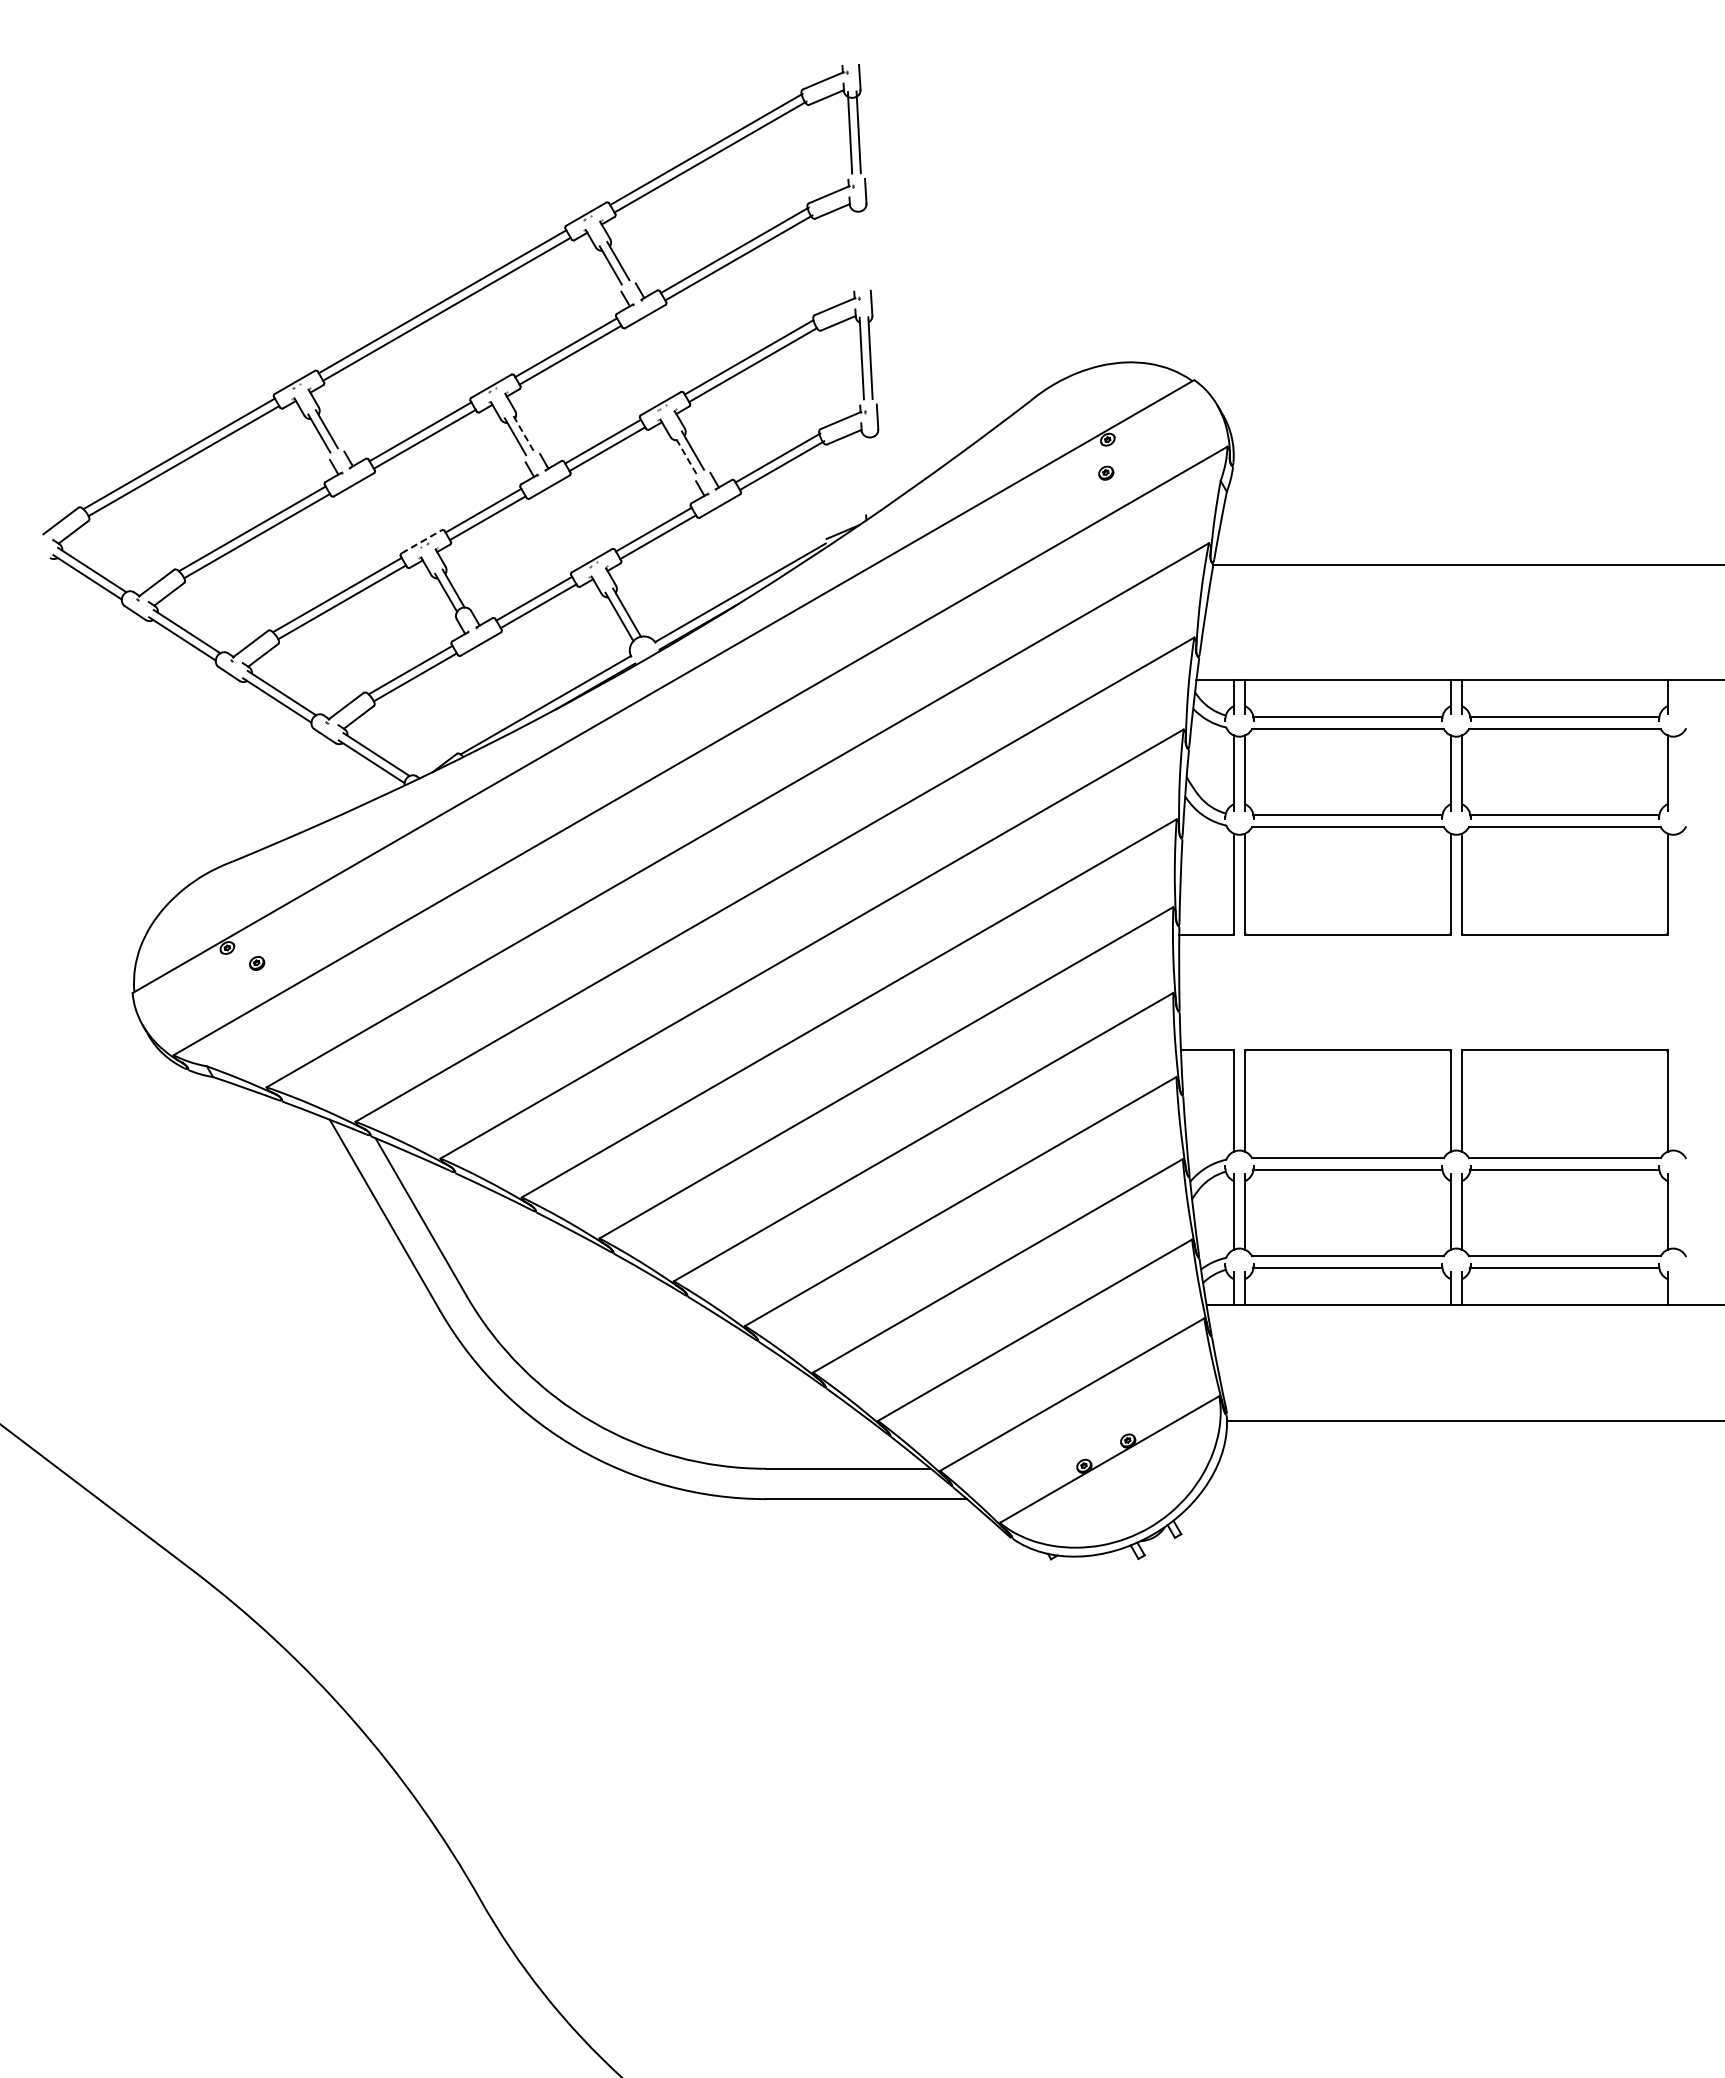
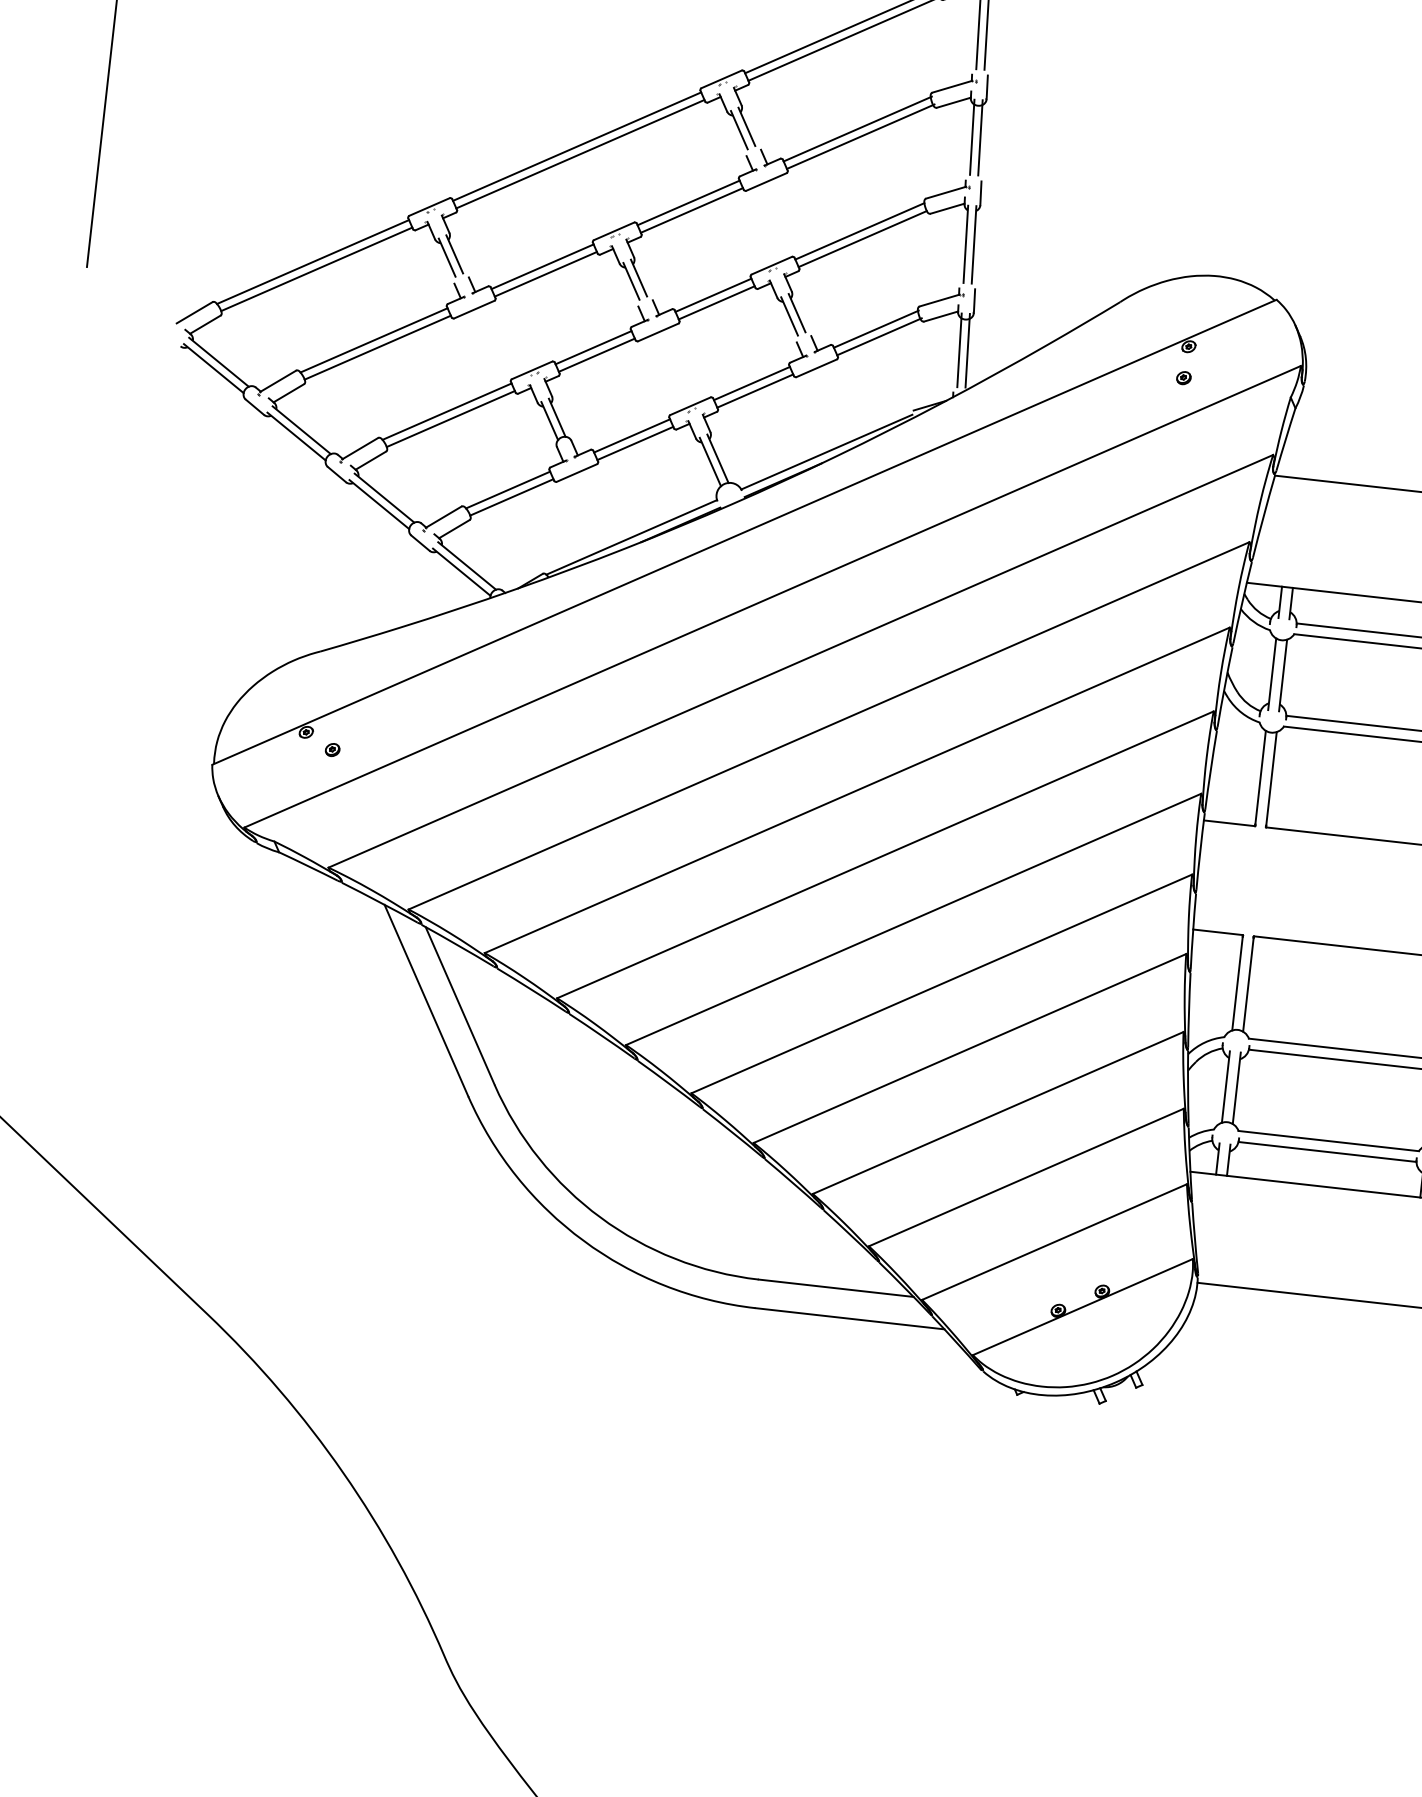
line: (864, 244) -> (980, 137), added
line: (855, 245) -> (971, 137), added
line: (522, 431) -> (638, 277), dashed -> solid
line: (685, 454) -> (789, 316), dashed -> solid
line: (876, 469) -> (967, 350), added
line: (867, 470) -> (959, 350), added
line: (422, 541) -> (532, 370), dashed -> solid

